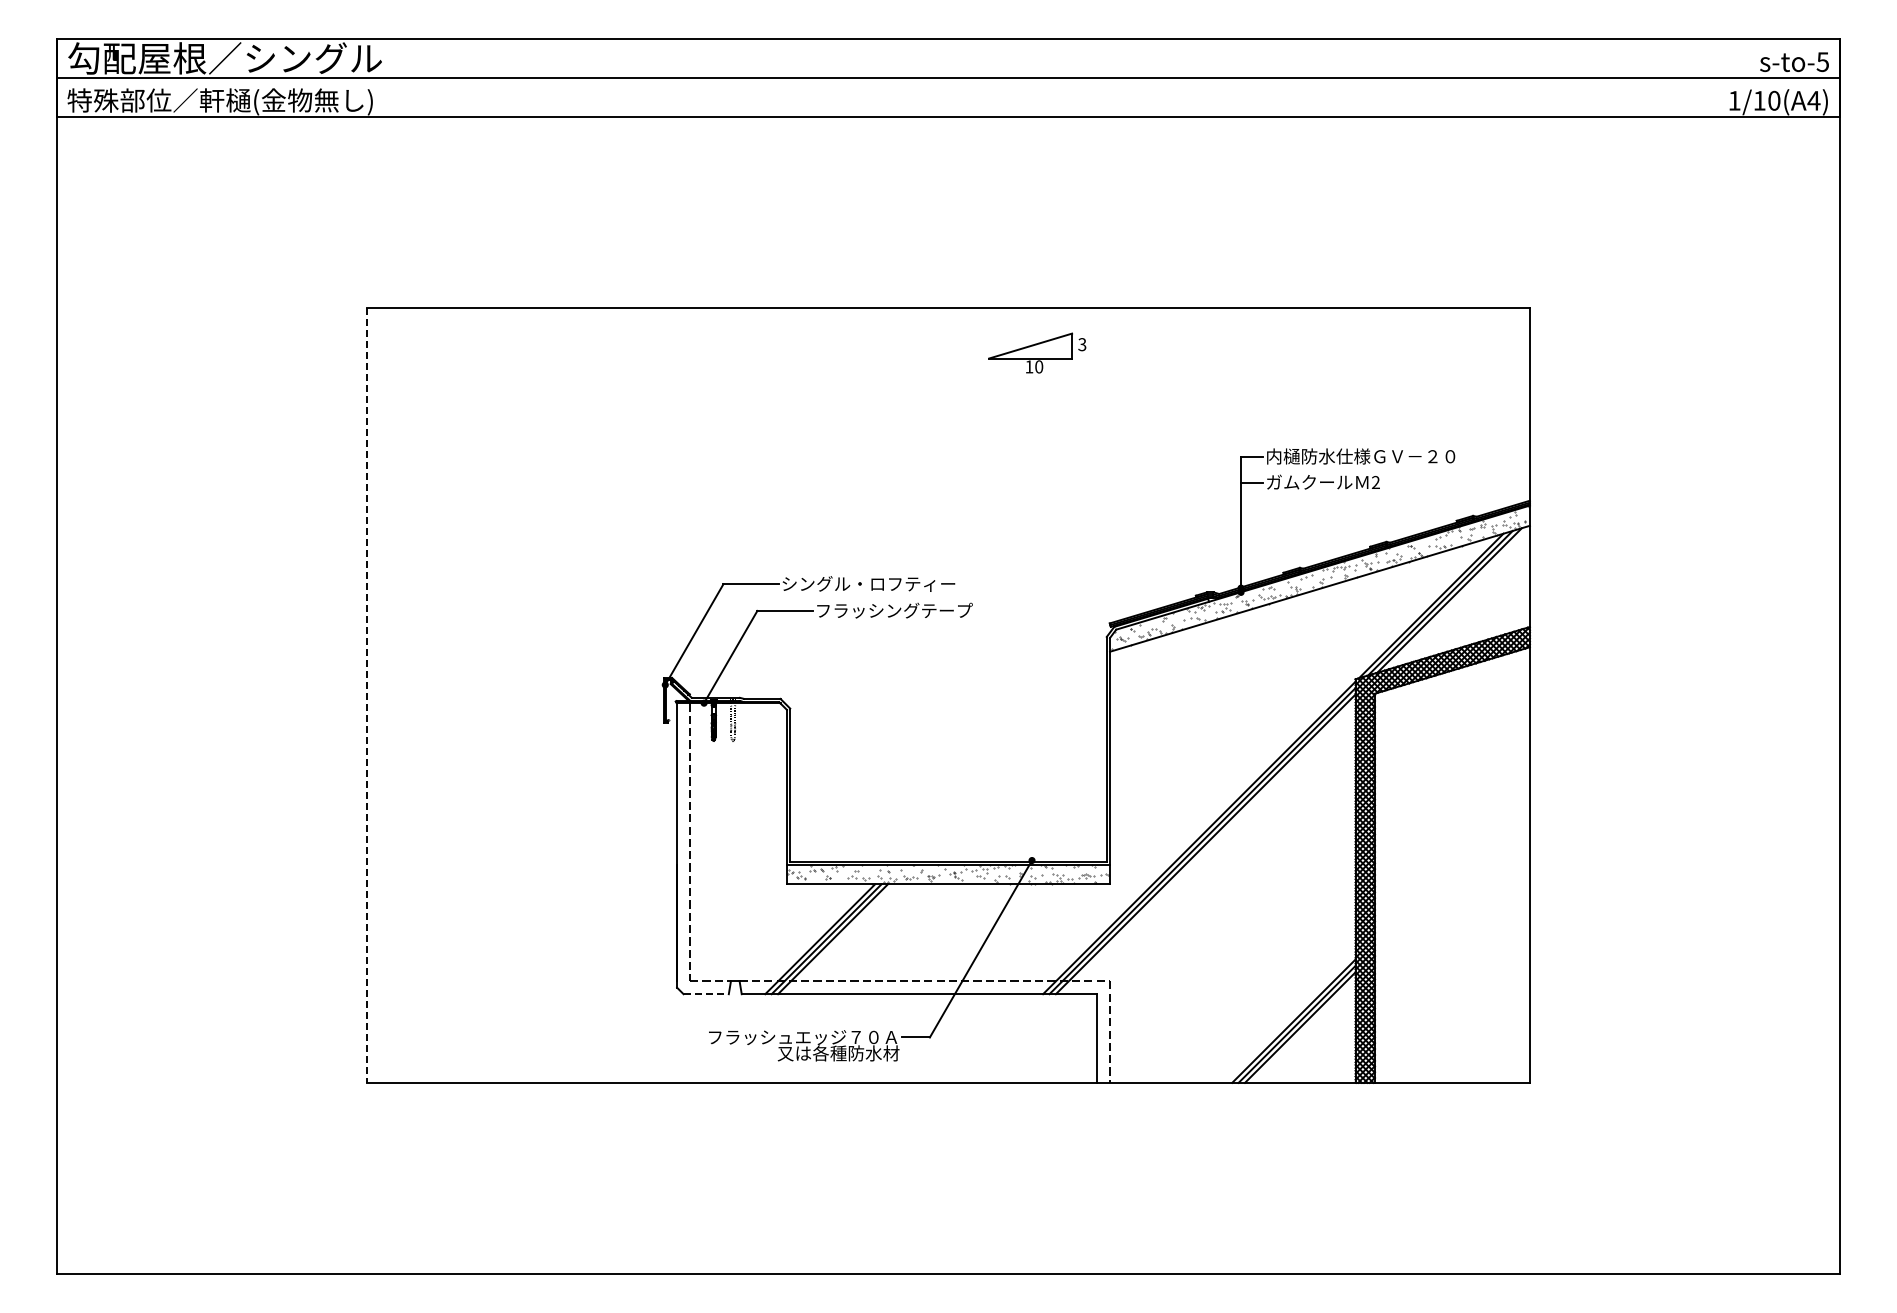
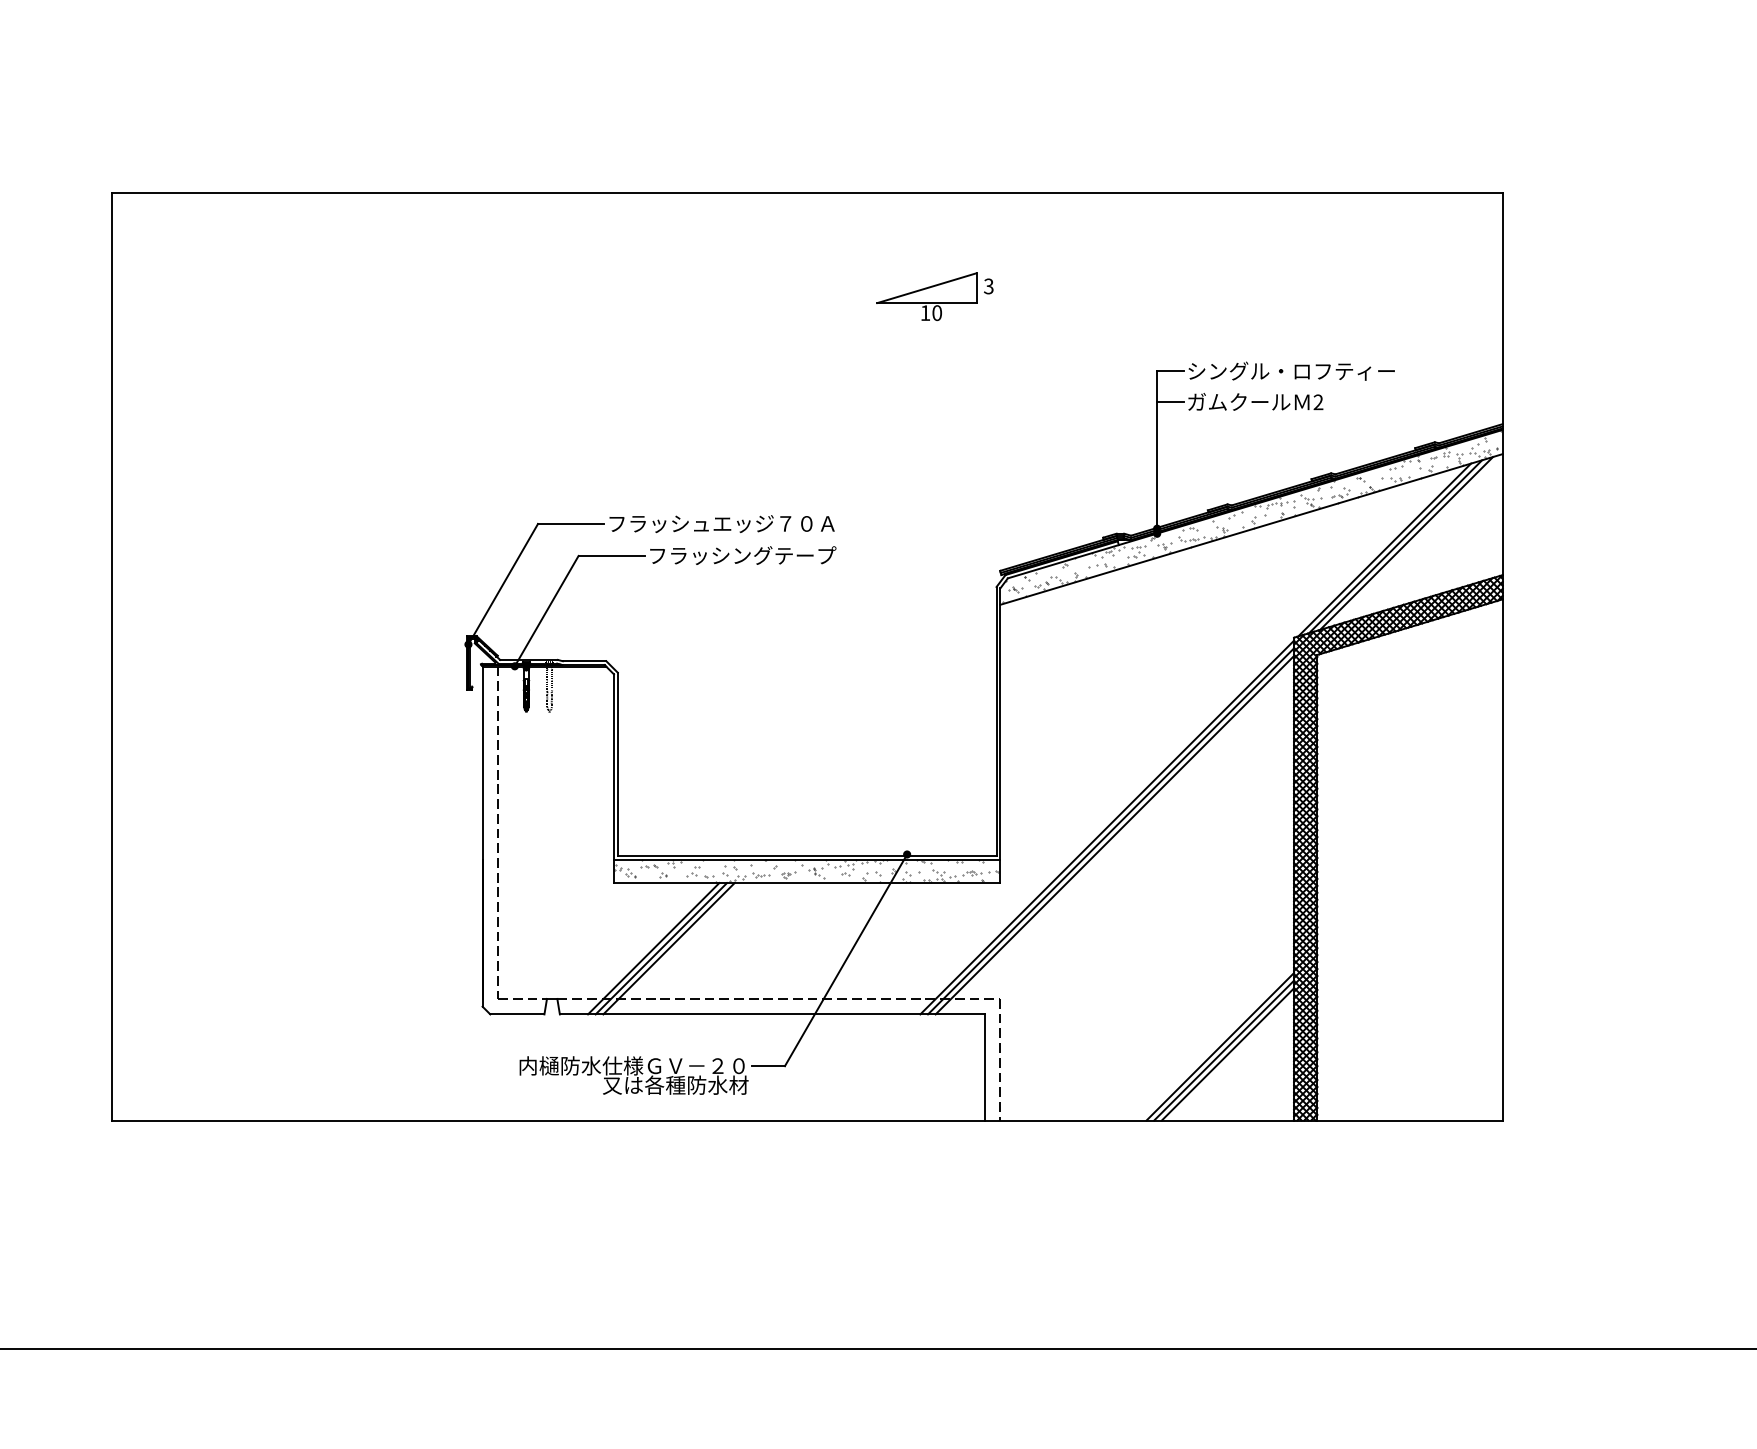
part: (1037, 352) -> (935, 295), moved
text: (1361, 456) -> (1301, 371), 内樋防水仕様ＧＶ－２０ -> シングル・ロフティー
text: (876, 583) -> (721, 523), シングル・ロフティー -> フラッシュエッジ７０Ａ
line: (367, 695) -> (112, 657), dashed -> solid
line: (706, 994) -> (517, 1014), dashed -> solid
text: (802, 1037) -> (632, 1066), フラッシュエッジ７０Ａ -> 内樋防水仕様ＧＶ－２０

